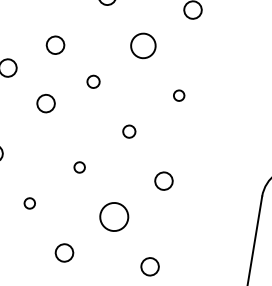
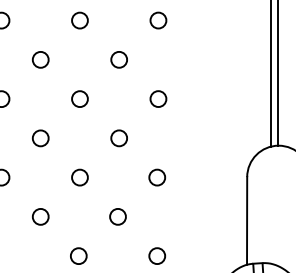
circle: (55, 44) -> (40, 59), moved
circle: (142, 45) -> (118, 59), size x0.71
circle: (93, 81) -> (79, 98), size x1.43
circle: (179, 95) -> (158, 98), size x1.67
circle: (45, 103) -> (40, 138), moved
circle: (128, 131) -> (118, 138), size x1.43
circle: (79, 167) -> (79, 177), size x1.67
circle: (29, 202) -> (40, 216), size x1.67
circle: (113, 216) -> (117, 216), size x0.62

